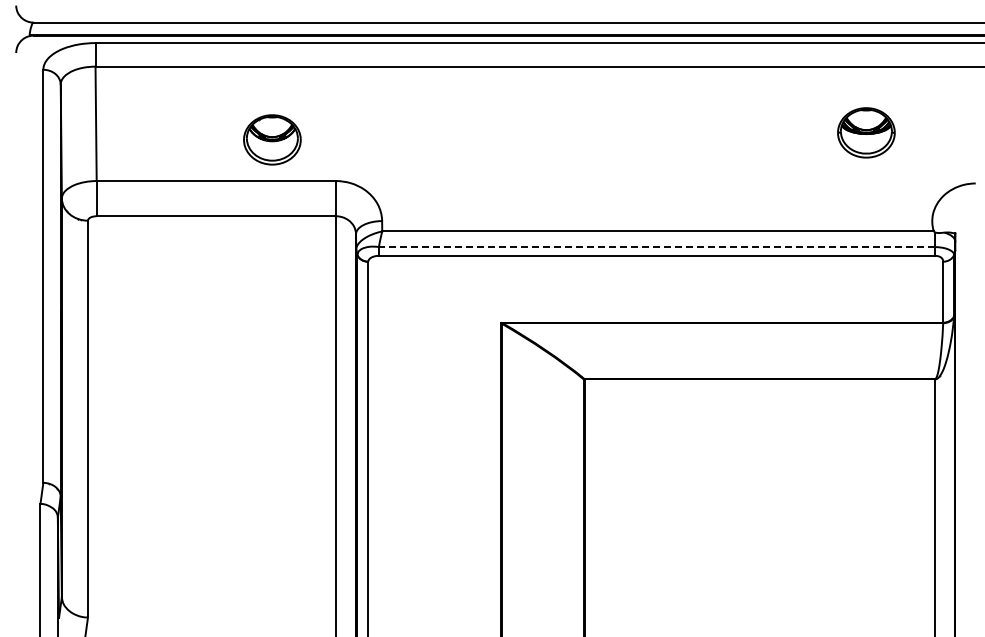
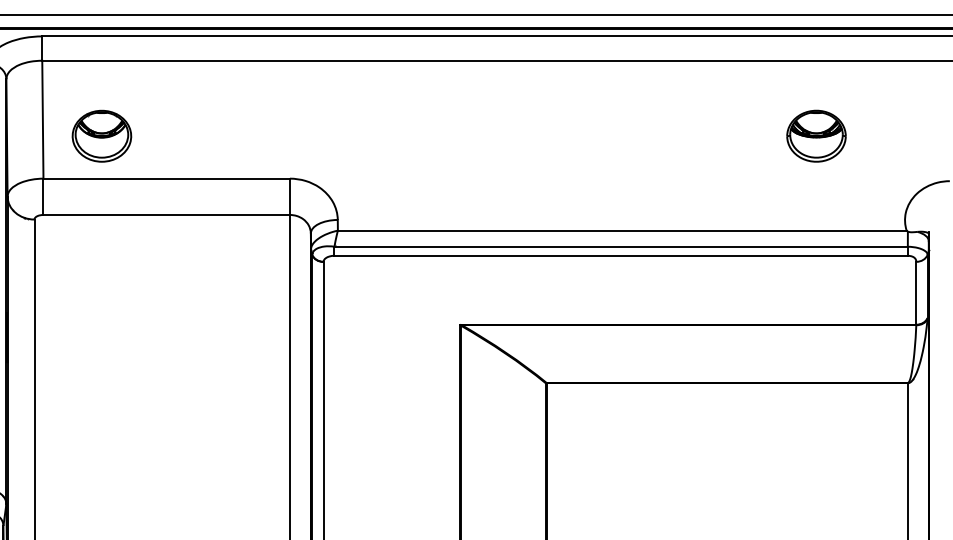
part: (866, 132) -> (816, 135), moved
part: (272, 139) -> (102, 135), moved
line: (656, 247) -> (620, 247), dashed -> solid

